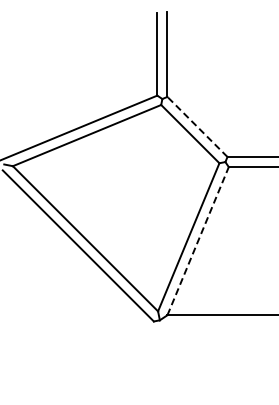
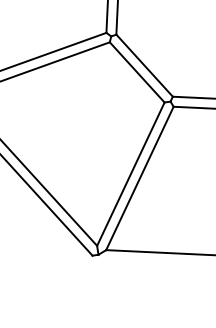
line: (197, 126) -> (144, 65), dashed -> solid
line: (198, 240) -> (140, 177), dashed -> solid

